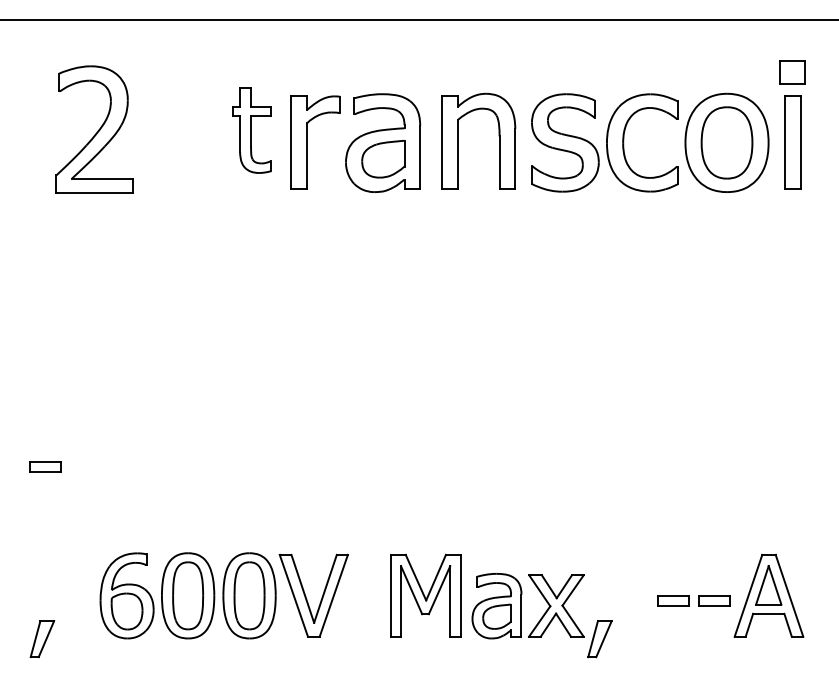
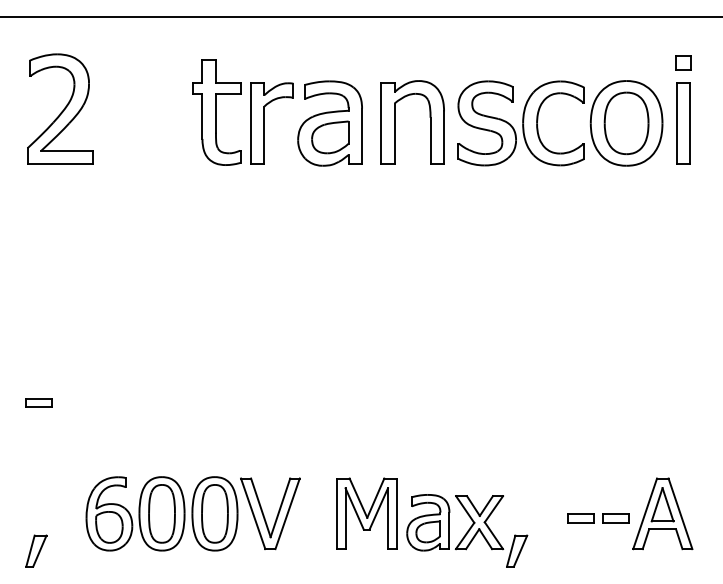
part: (792, 72) -> (683, 62), size x0.71
part: (94, 129) -> (60, 108), moved
part: (251, 130) -> (216, 112), size x1.43

